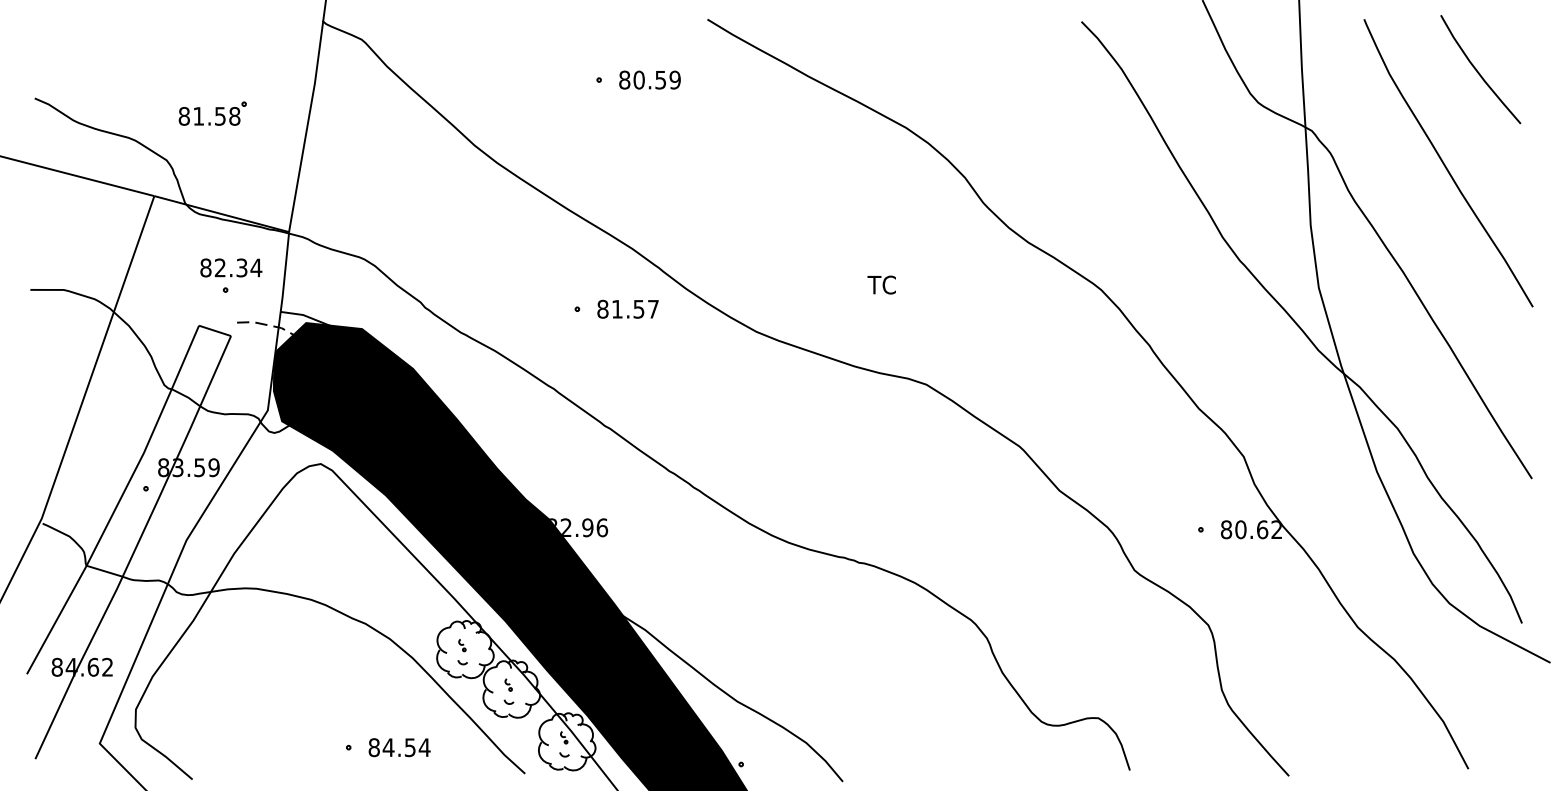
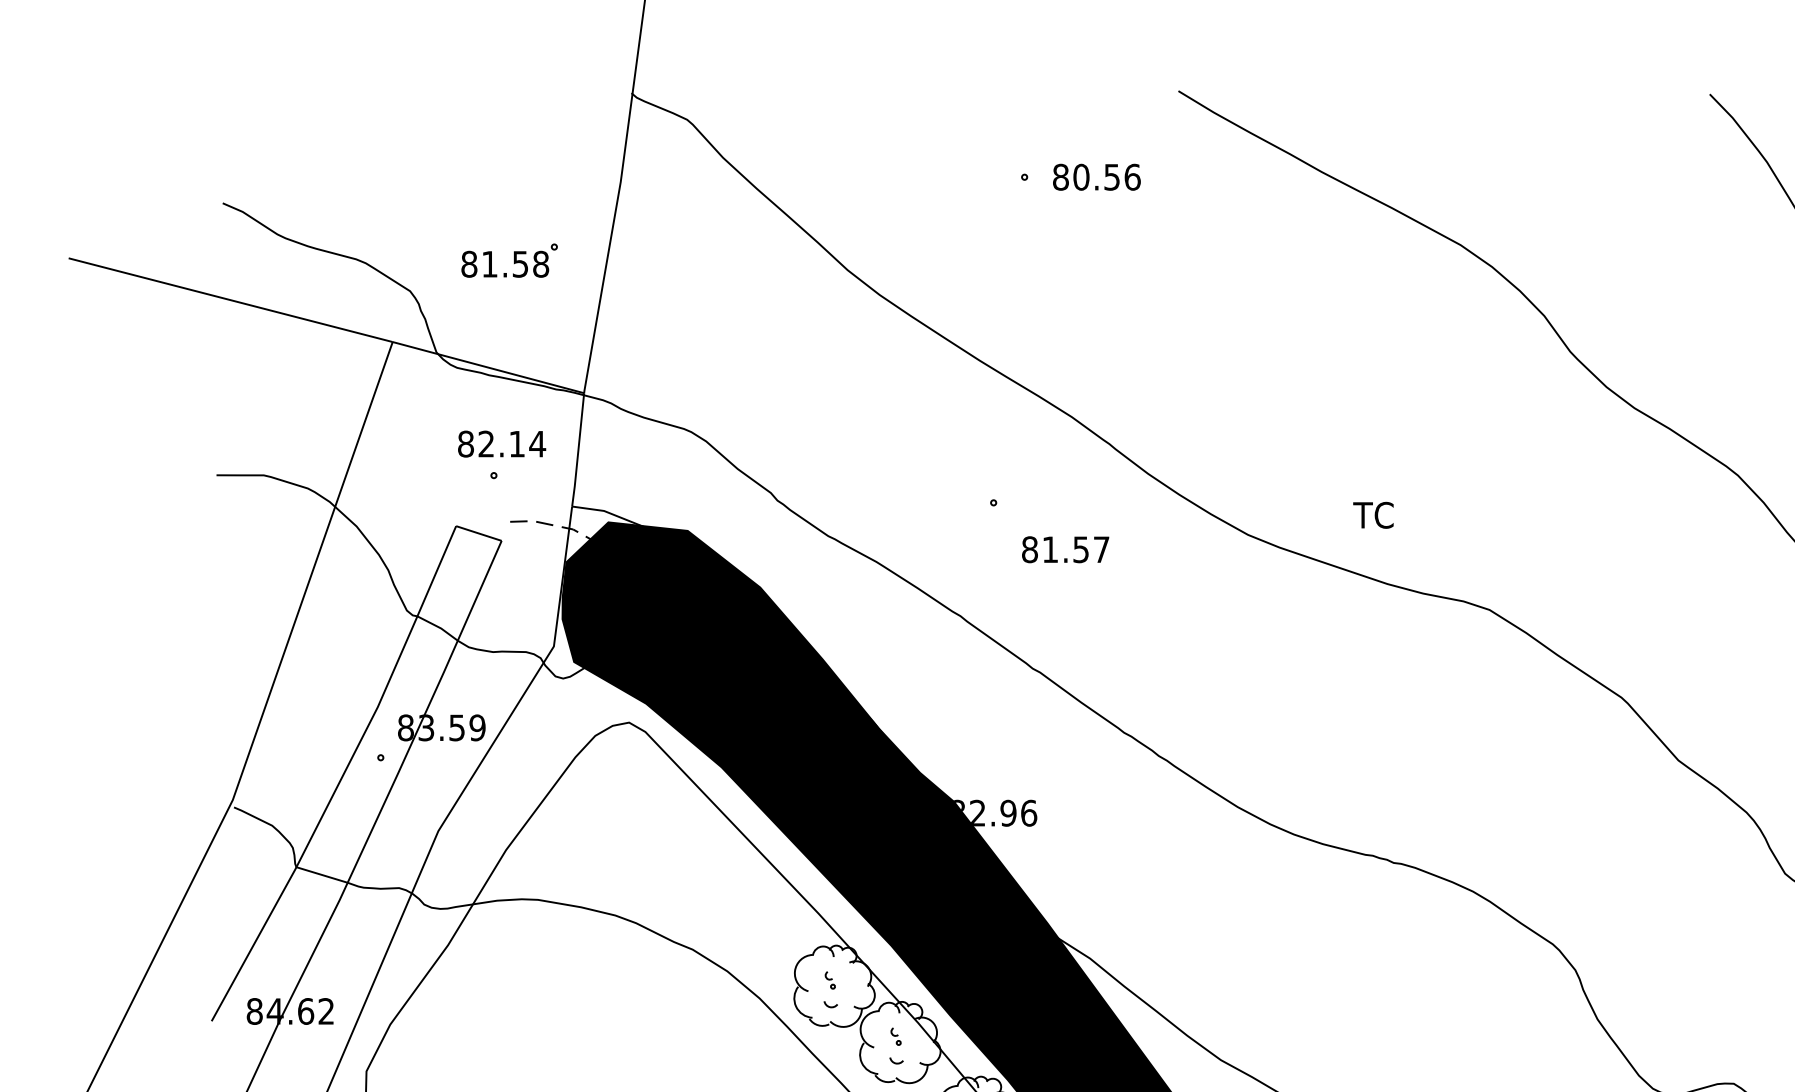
text: (674, 79) -> (1131, 176), 80.59 -> 80.56
part: (212, 113) -> (509, 260), moved
text: (241, 267) -> (516, 443), 82.34 -> 82.14
text: (881, 284) -> (1373, 514), moved
text: (627, 308) -> (1064, 548), moved

